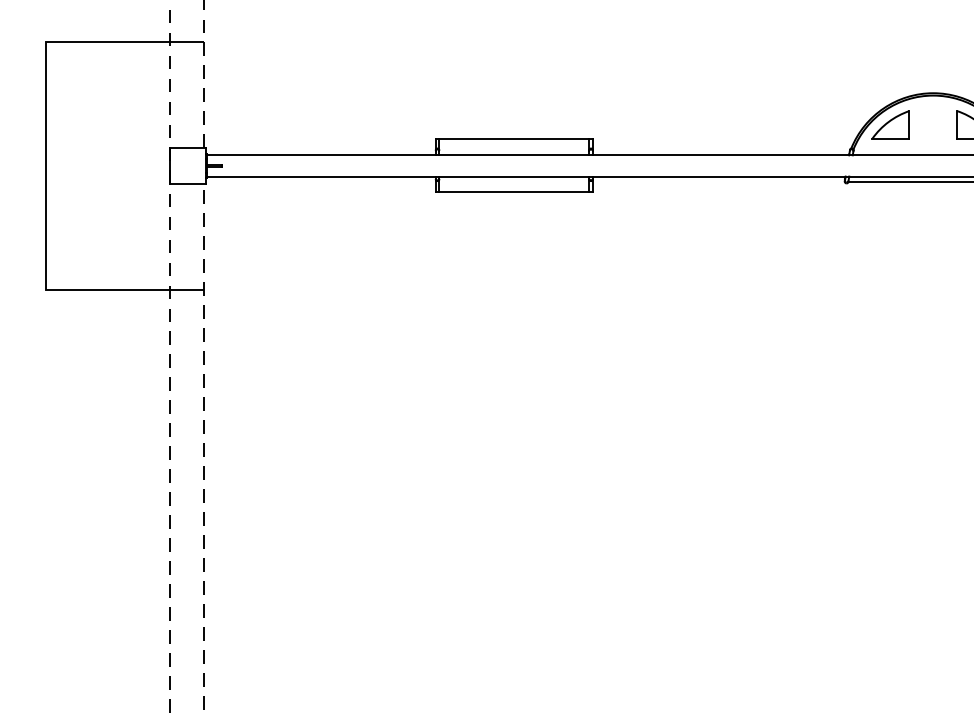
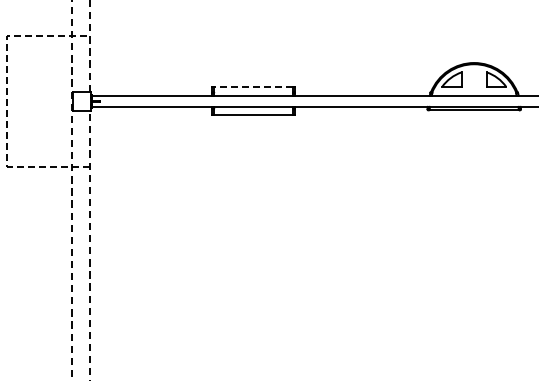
line: (513, 139) -> (253, 87), solid -> dashed
line: (46, 164) -> (7, 100), solid -> dashed

